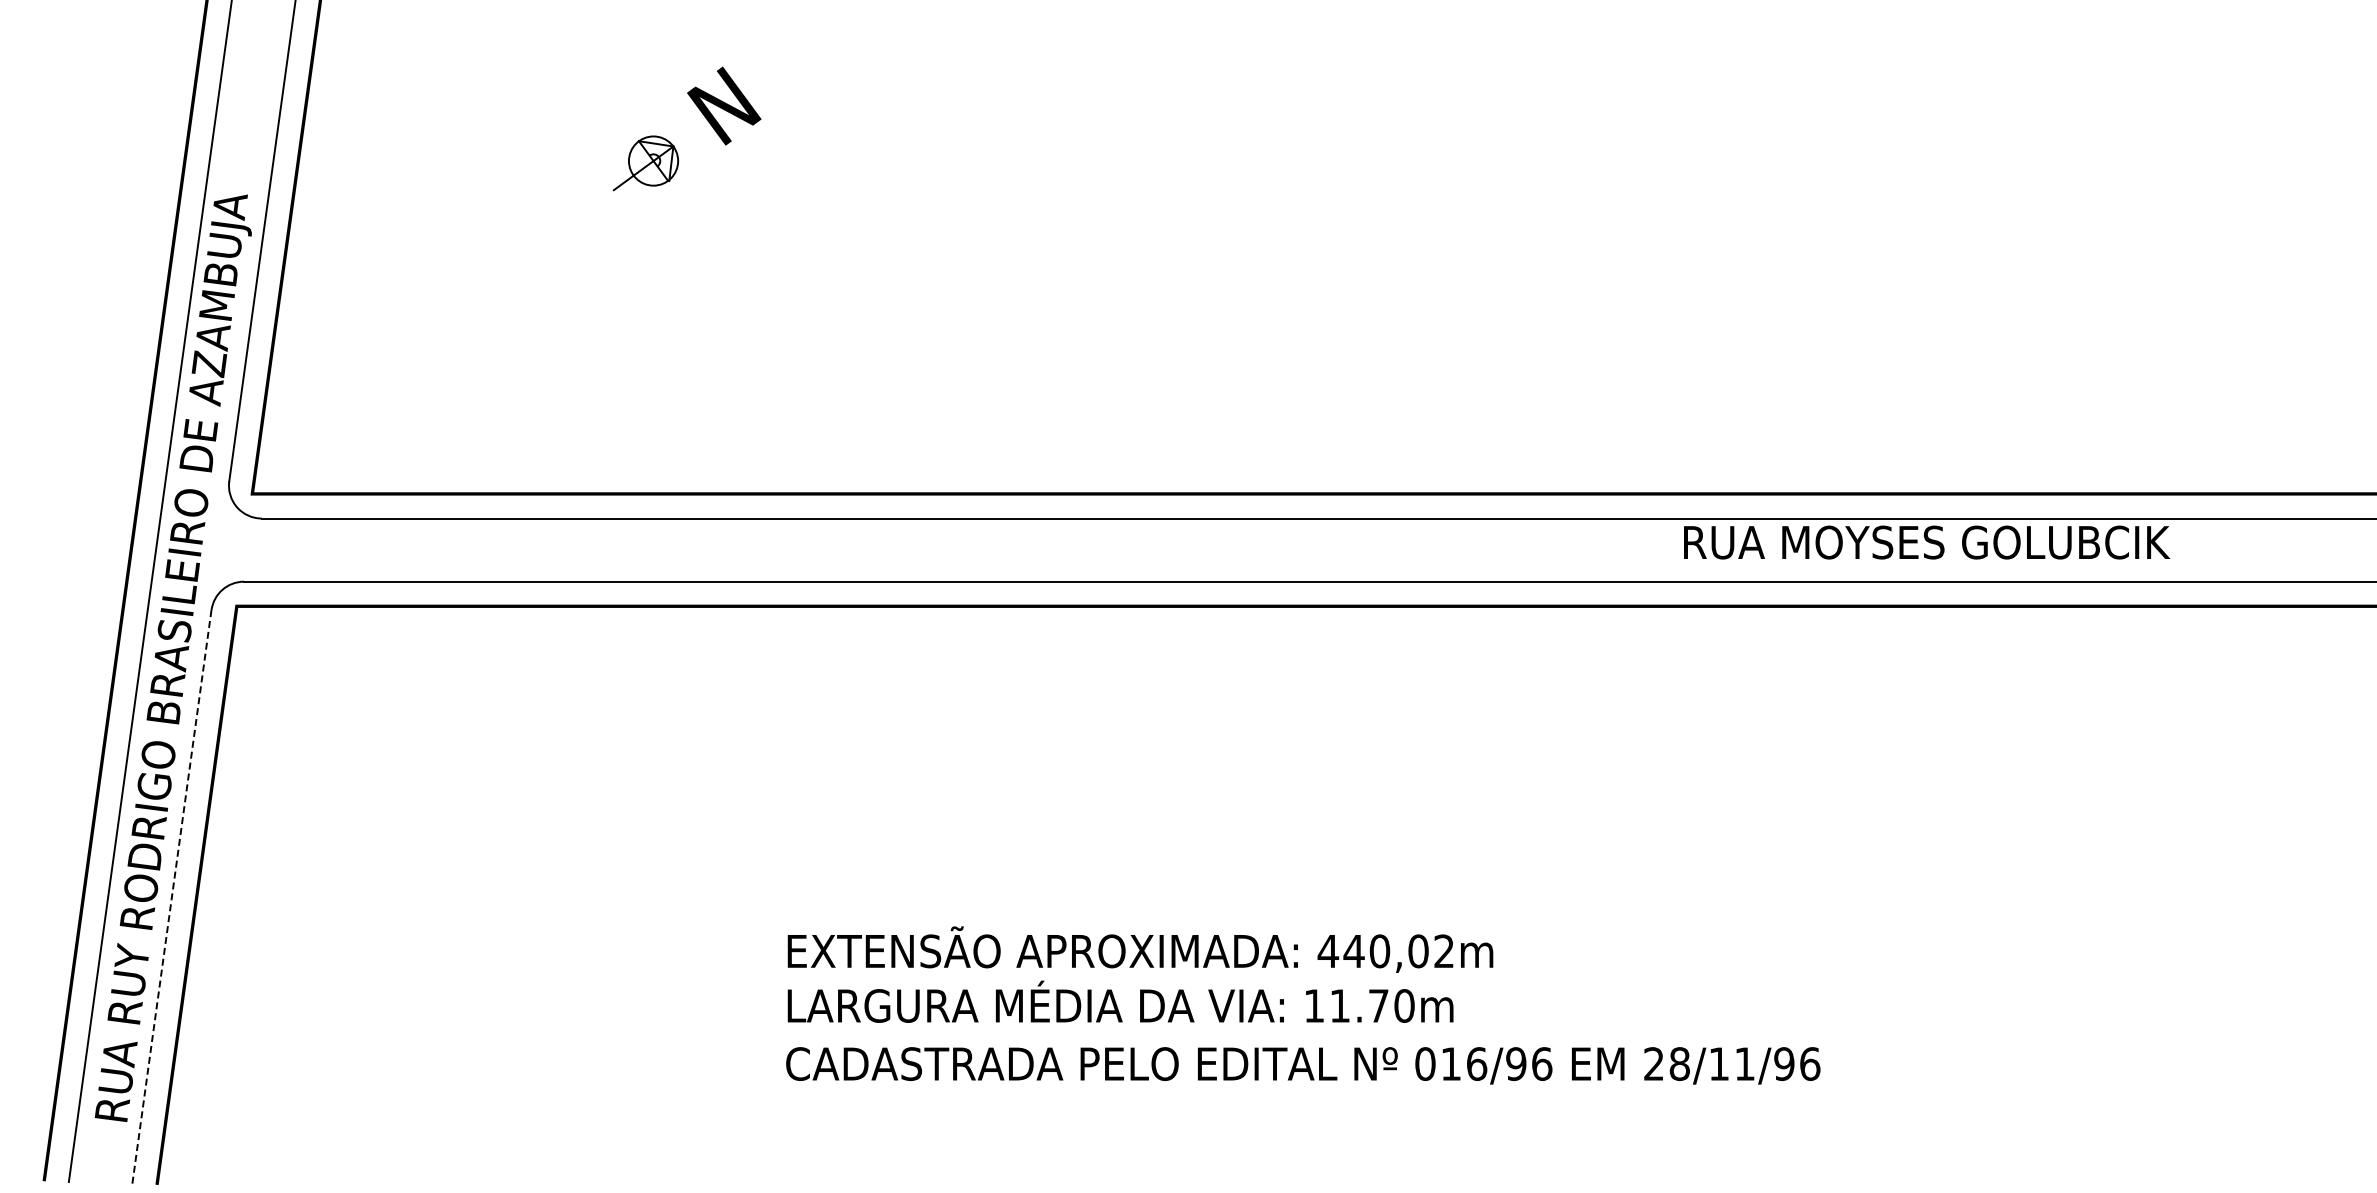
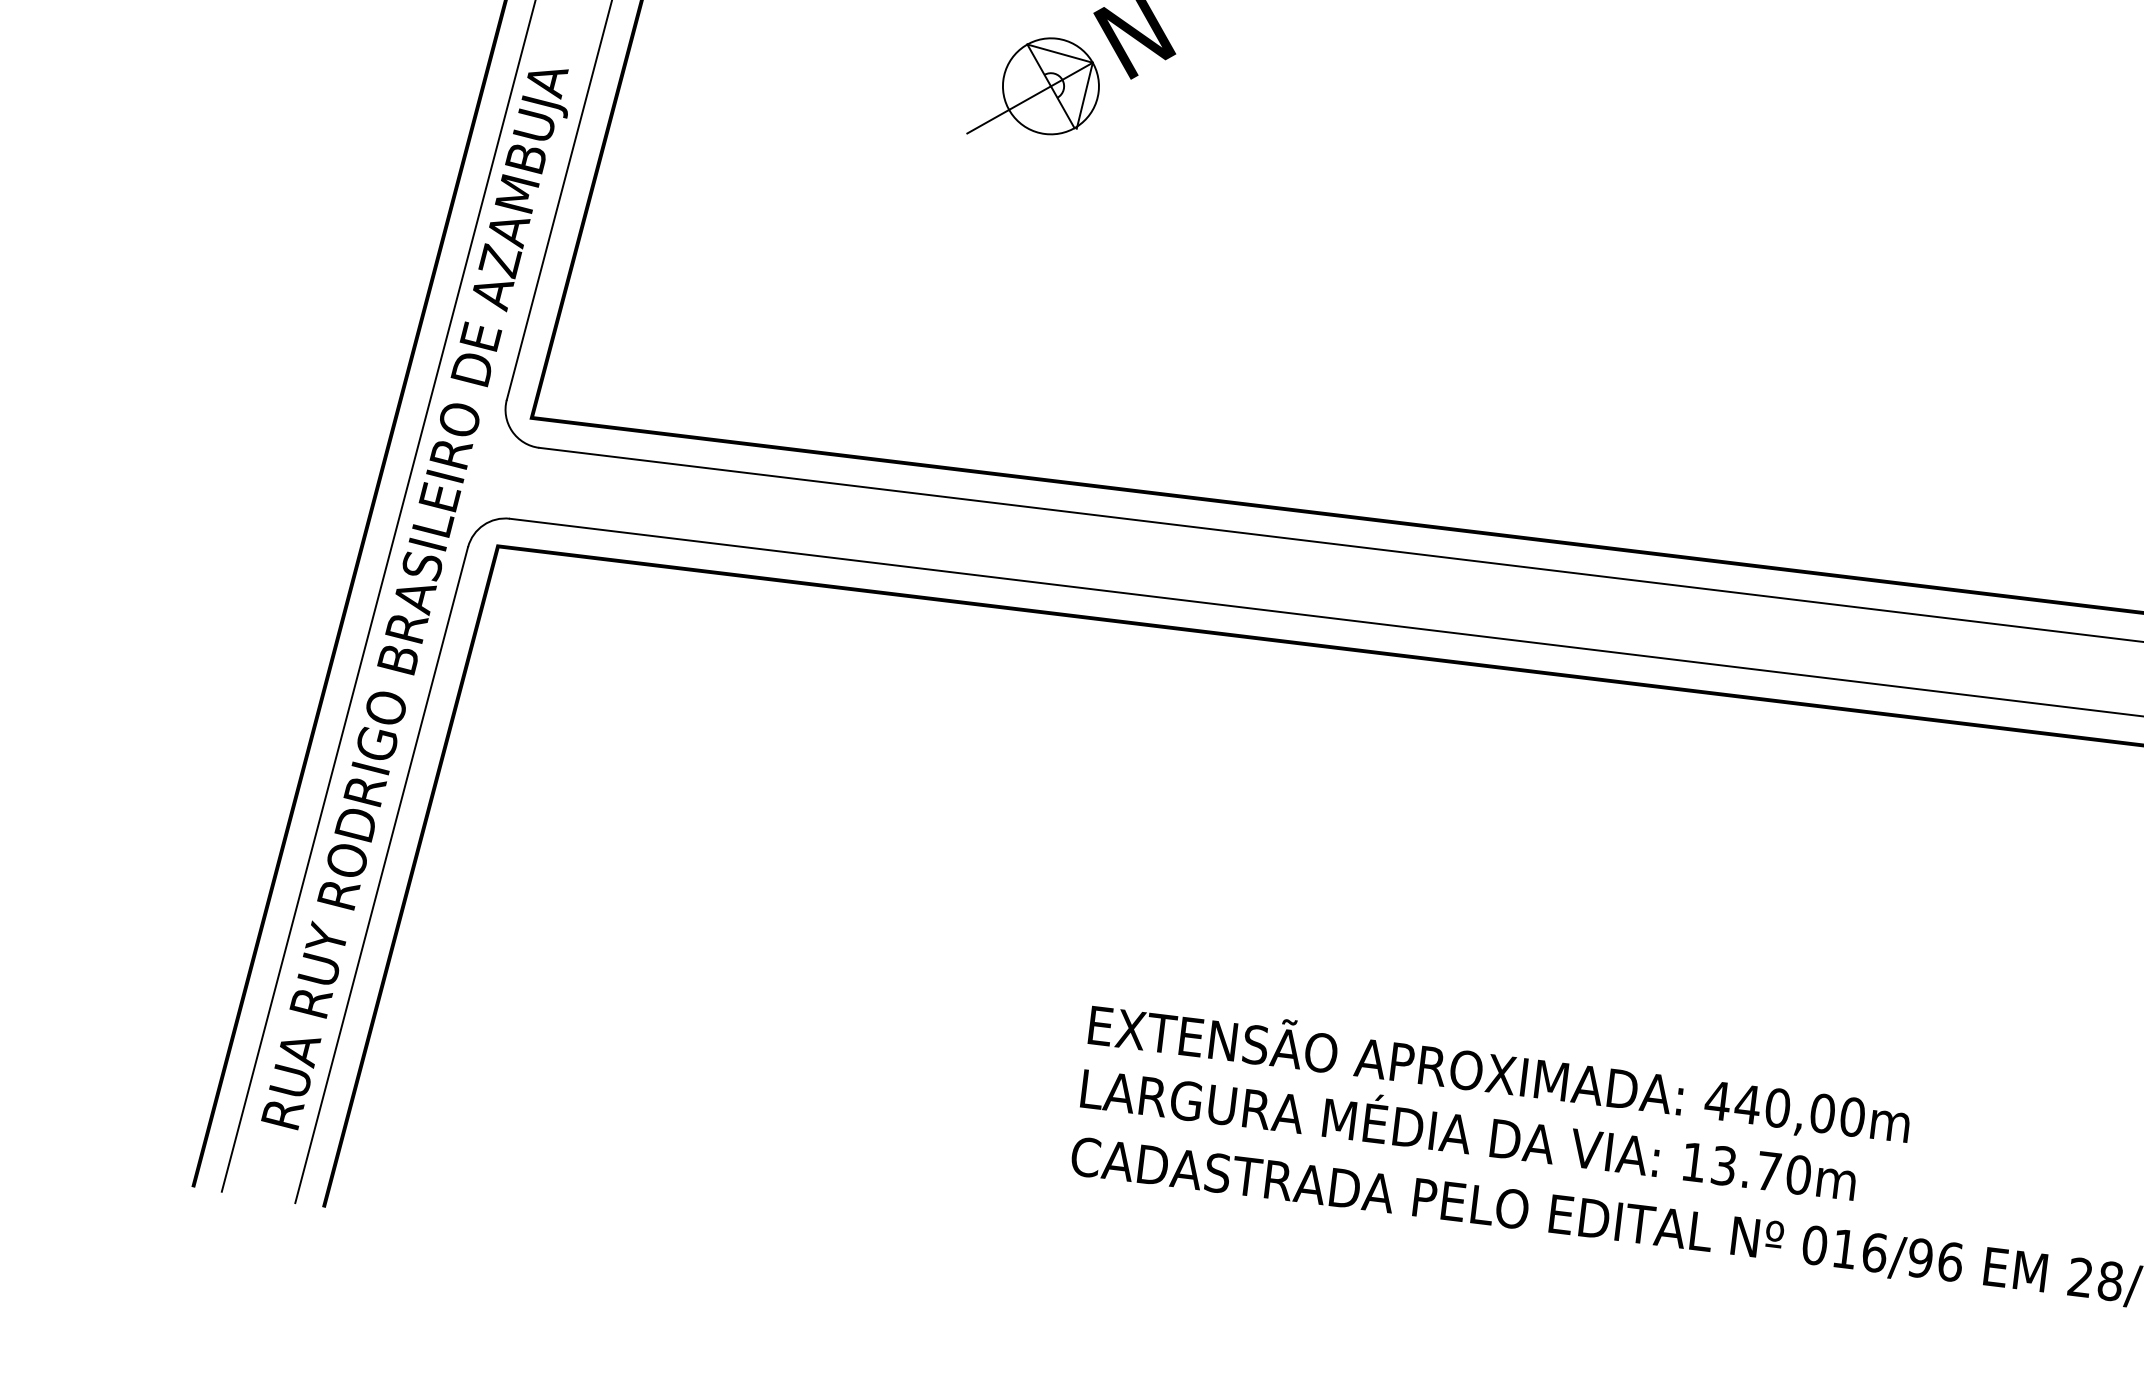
part: (645, 163) -> (1035, 89), size x1.67
line: (171, 897) -> (381, 875), dashed -> solid
text: (1444, 951) -> (1852, 1117), 440,02m -> 440,00m
text: (1339, 1005) -> (1723, 1165), 11.70m -> 13.70m

